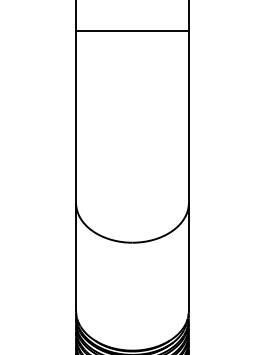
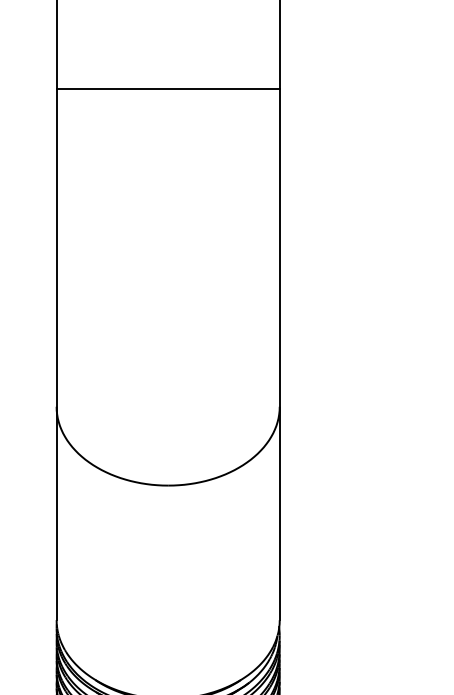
line: (132, 31) -> (168, 89), moved

